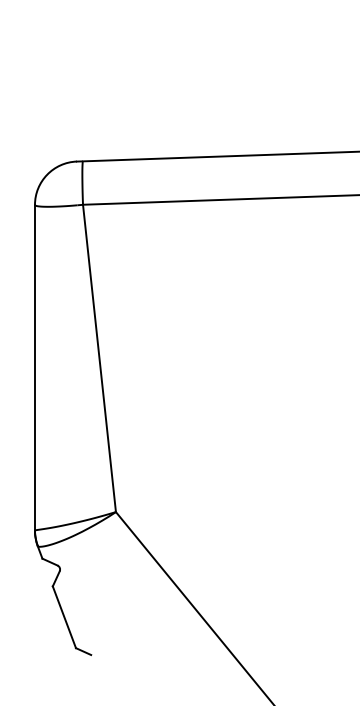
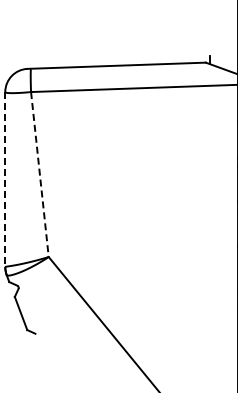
line: (98, 358) -> (39, 174), solid -> dashed
line: (35, 369) -> (5, 180), solid -> dashed

